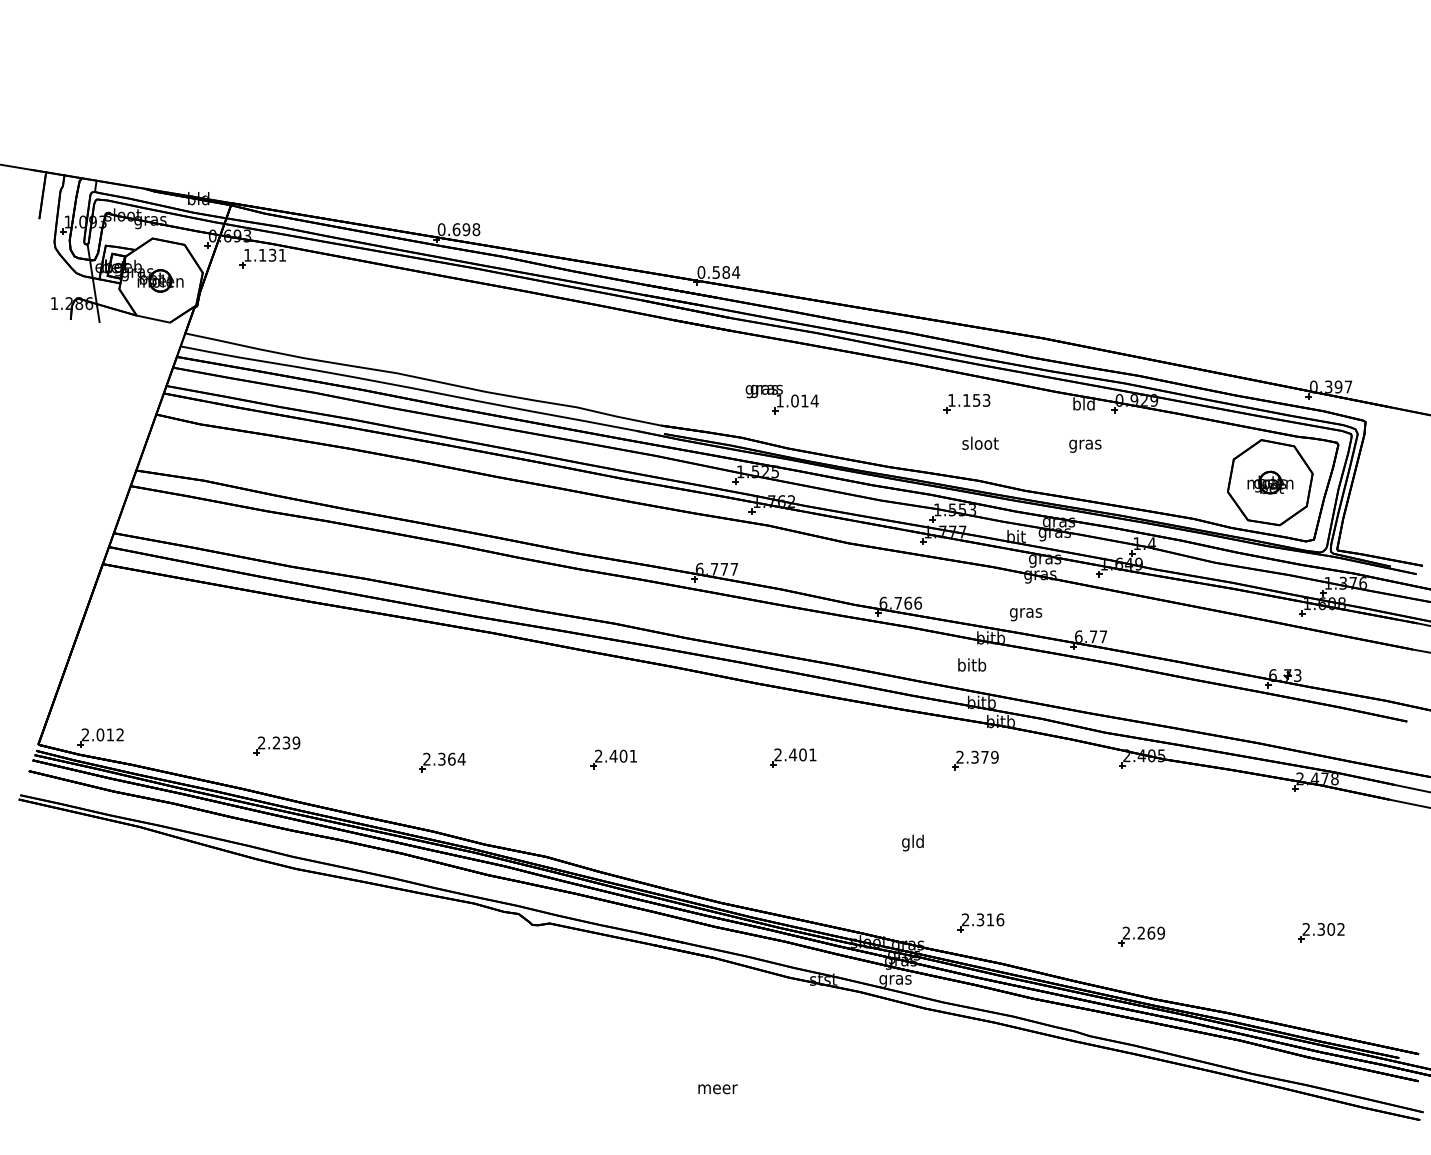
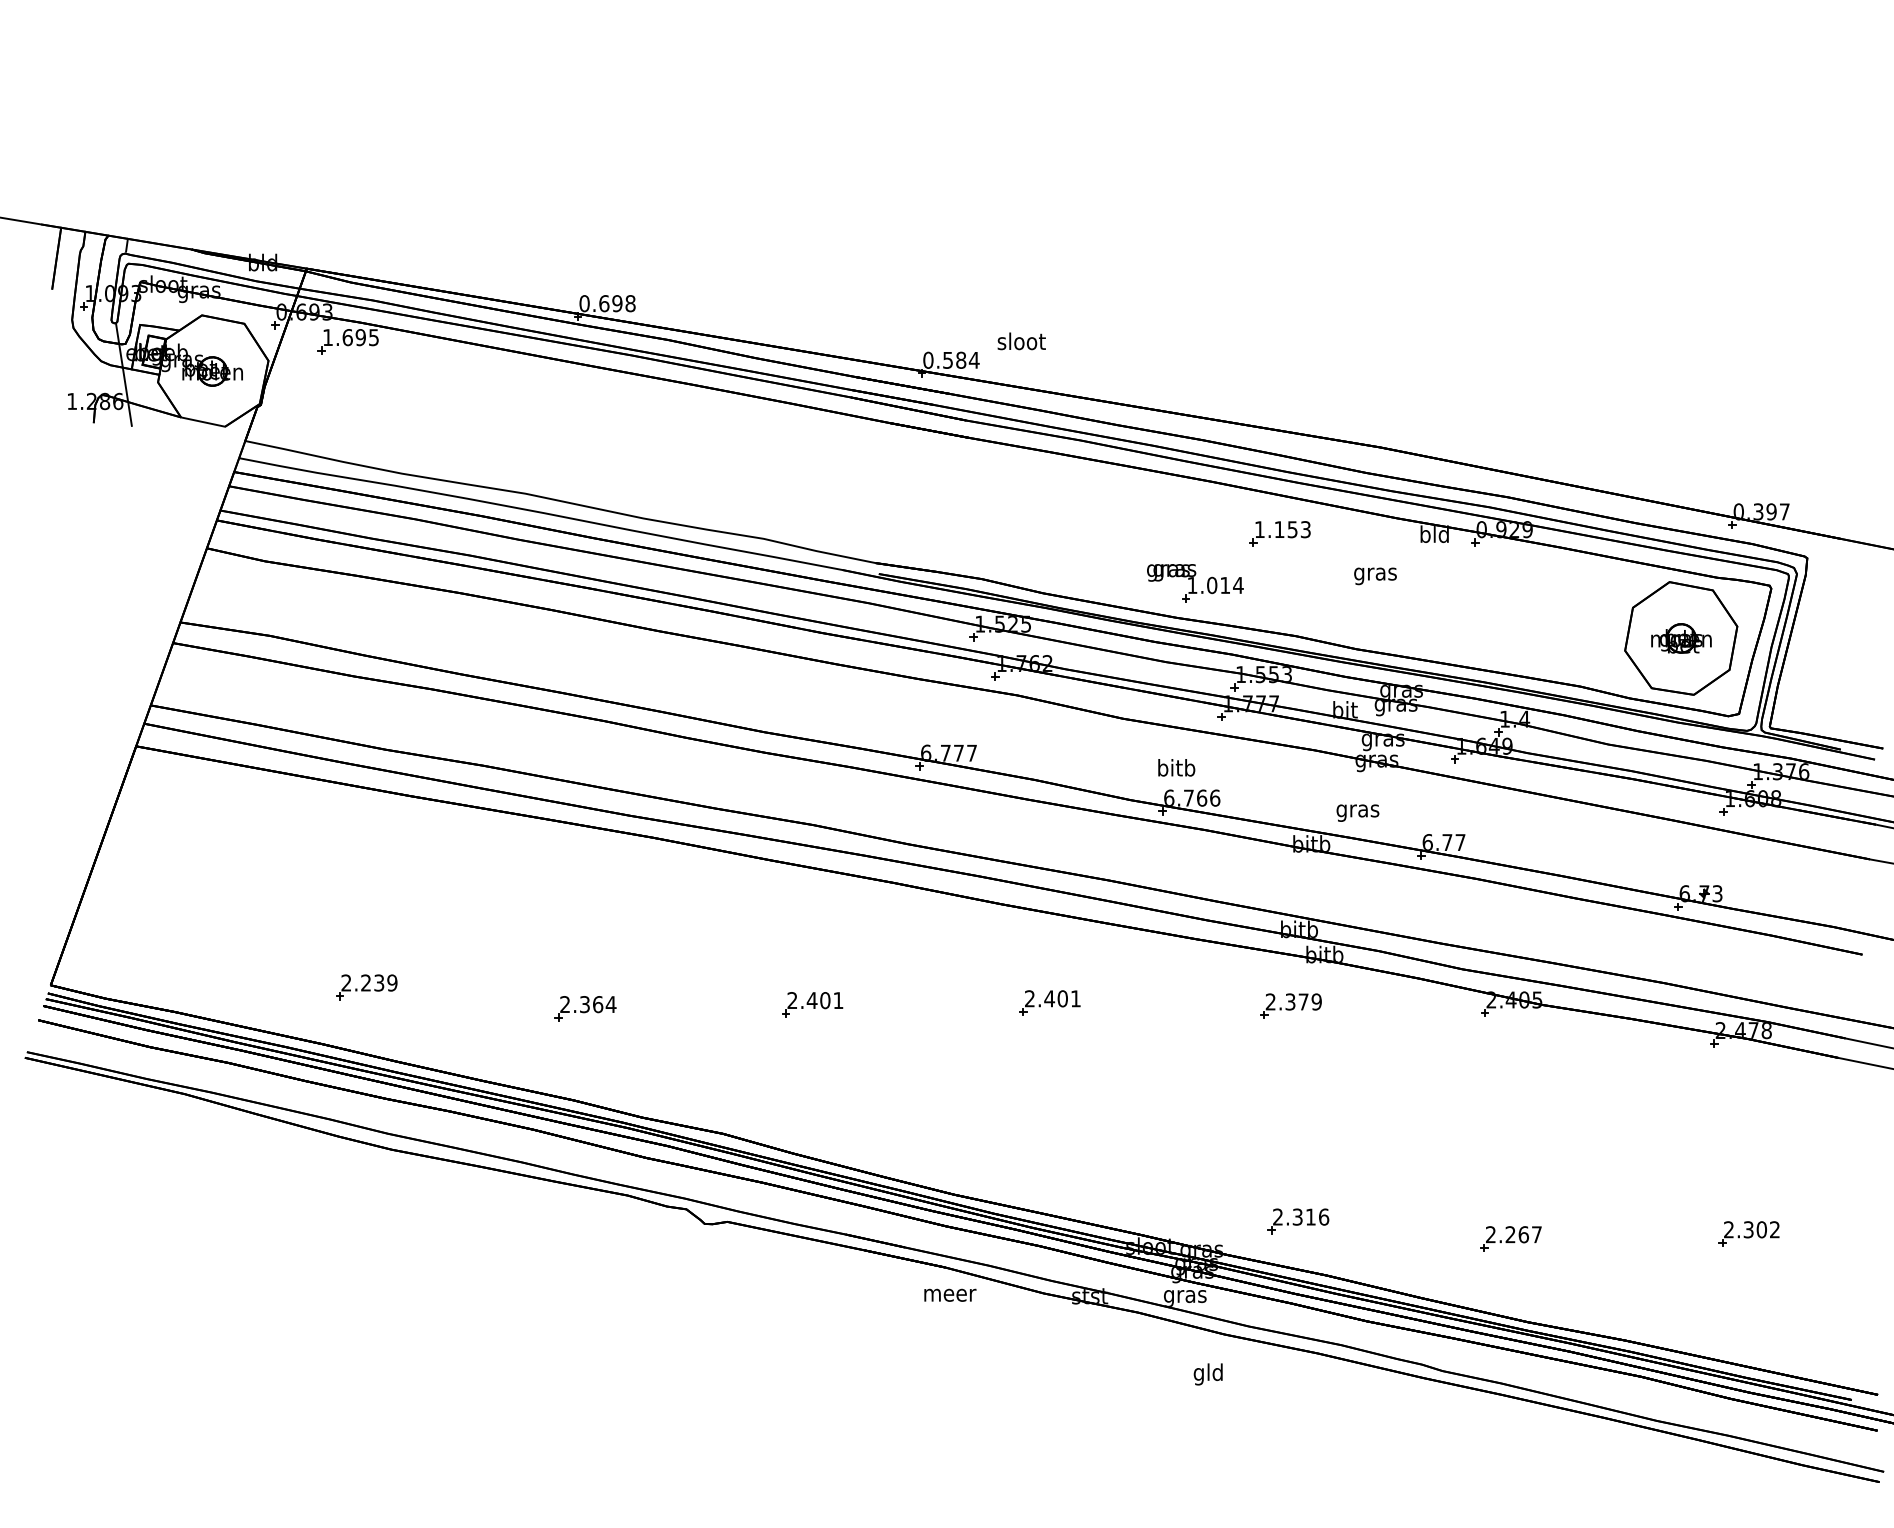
text: (272, 255) -> (360, 337), 1.131 -> 1.695
part: (782, 399) -> (1195, 583), moved
text: (980, 443) -> (1021, 341), moved
text: (1085, 446) -> (1375, 576), moved
text: (972, 664) -> (1176, 767), moved
part: (100, 738) -> (132, 976), removed
text: (912, 843) -> (1207, 1374), moved
text: (1160, 933) -> (1536, 1234), 2.269 -> 2.267
text: (718, 1088) -> (950, 1294), moved

